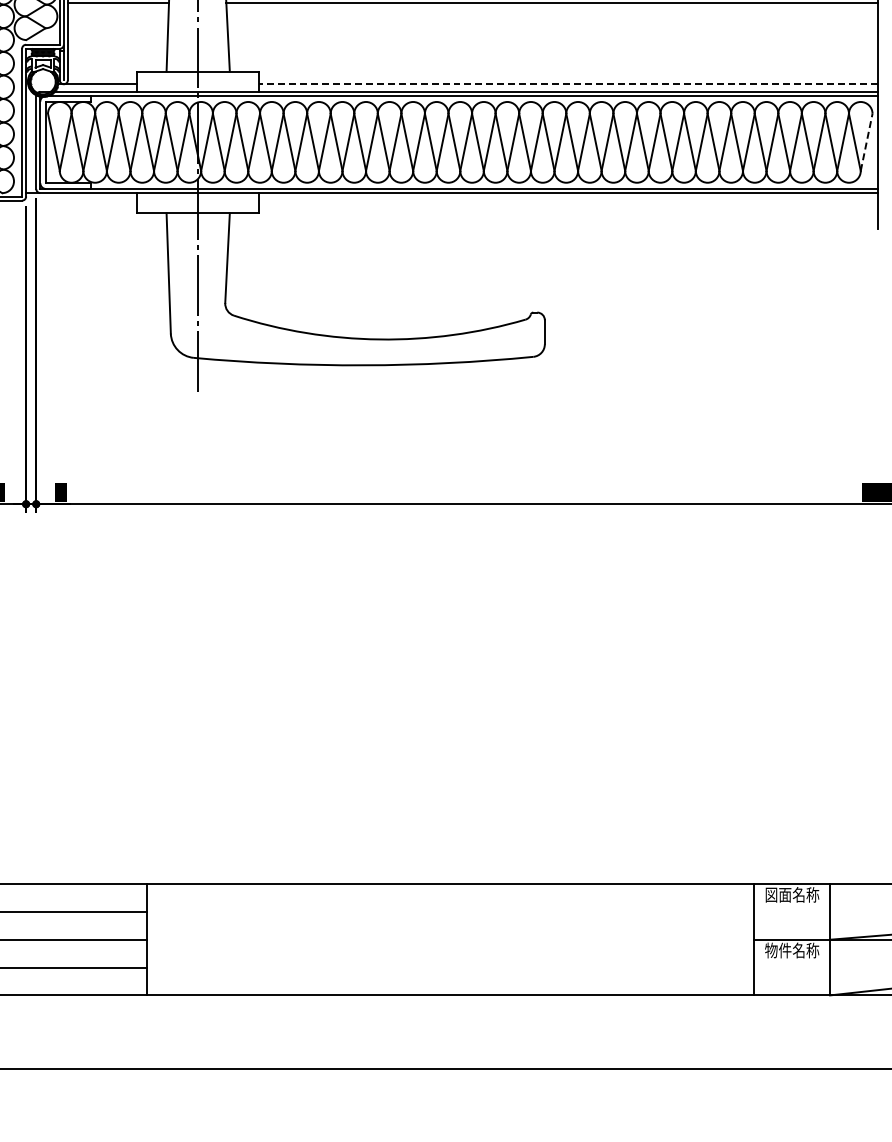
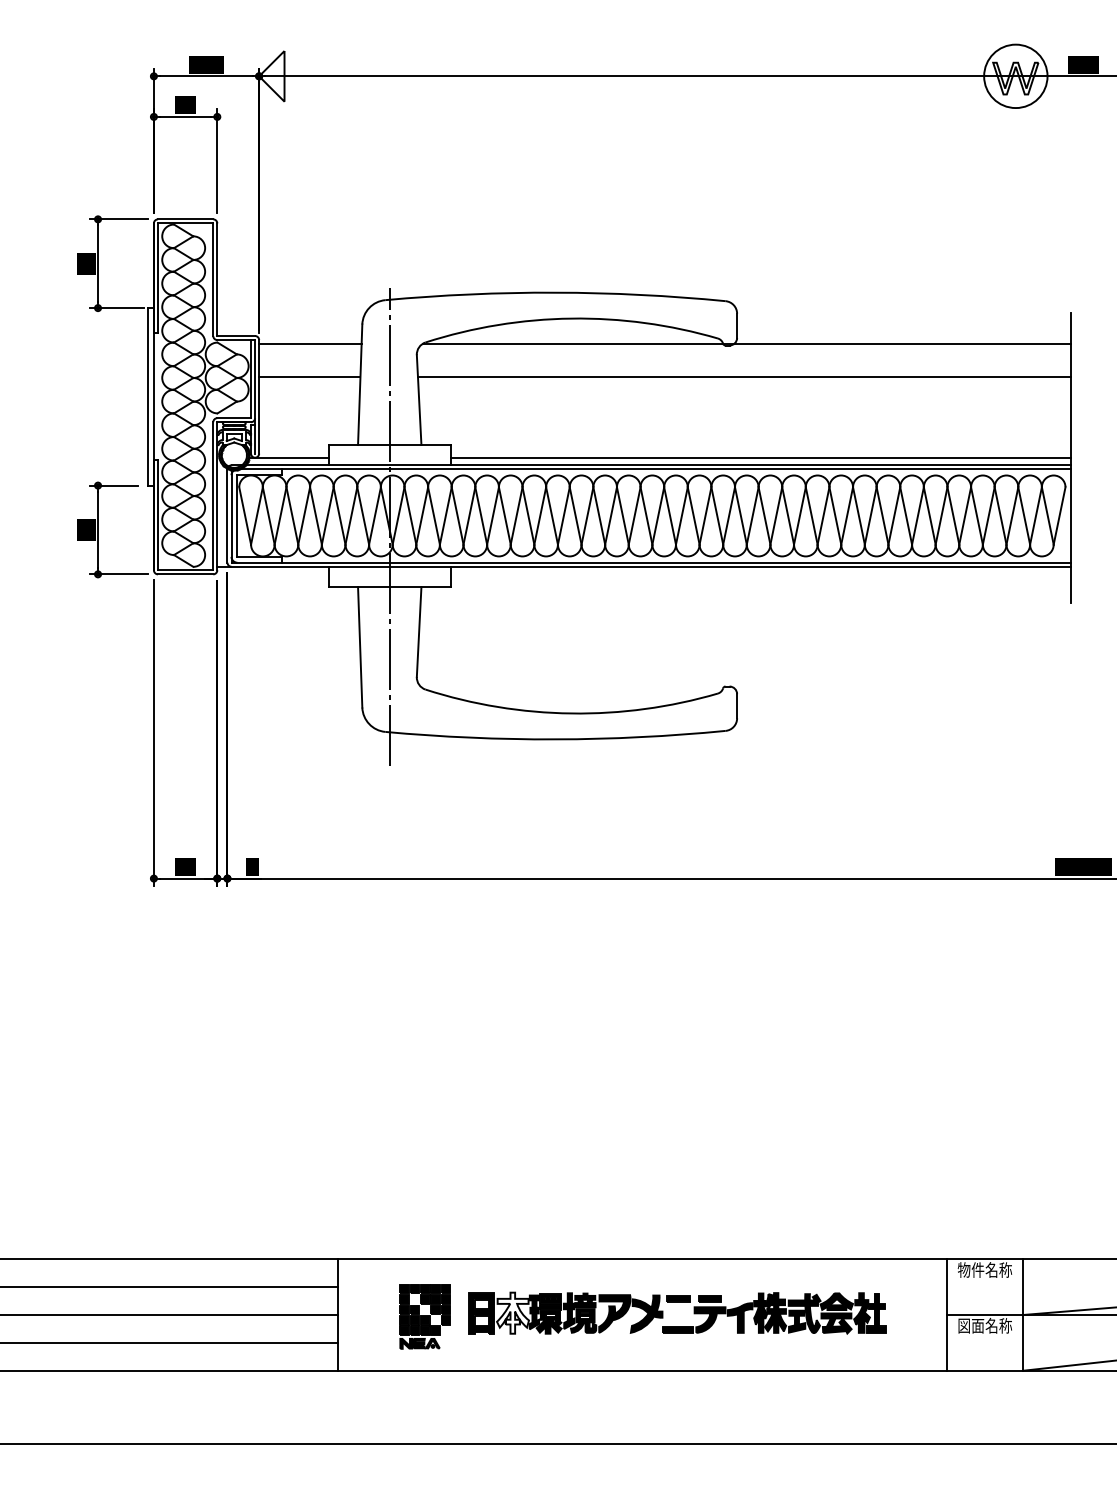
line: (568, 84) -> (760, 457), dashed -> solid
line: (866, 141) -> (1059, 515), dashed -> solid
text: (777, 894) -> (970, 1269), 図面名称 -> 物件名称
part: (450, 941) -> (642, 1316), added
text: (777, 950) -> (970, 1325), 物件名称 -> 図面名称

